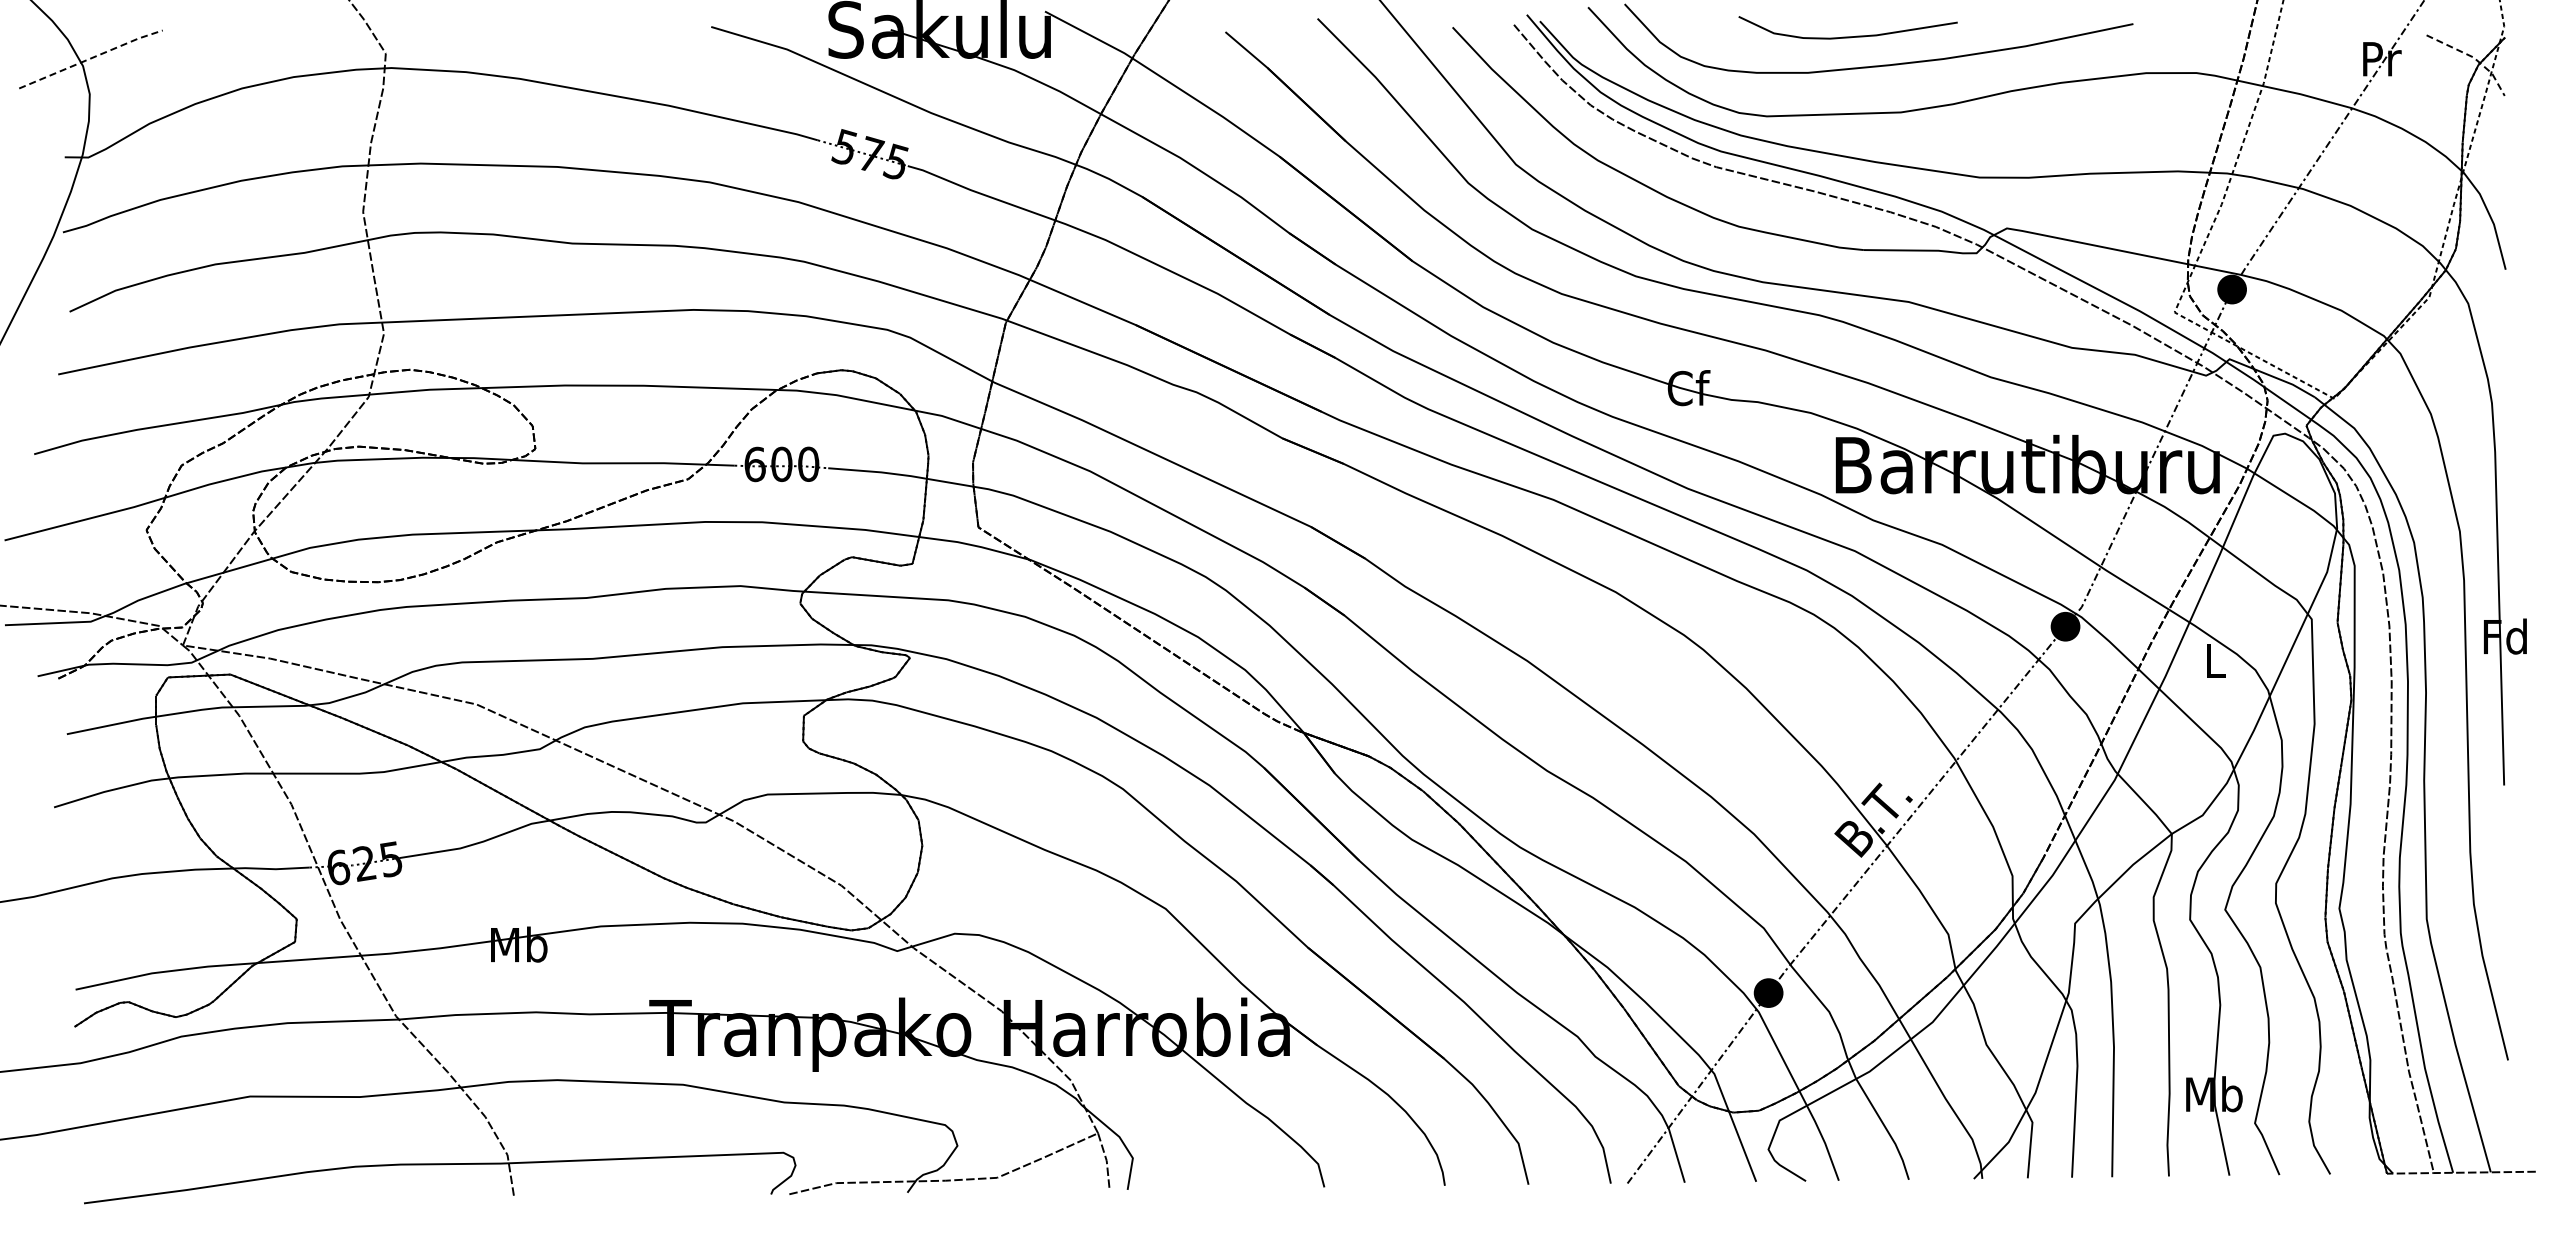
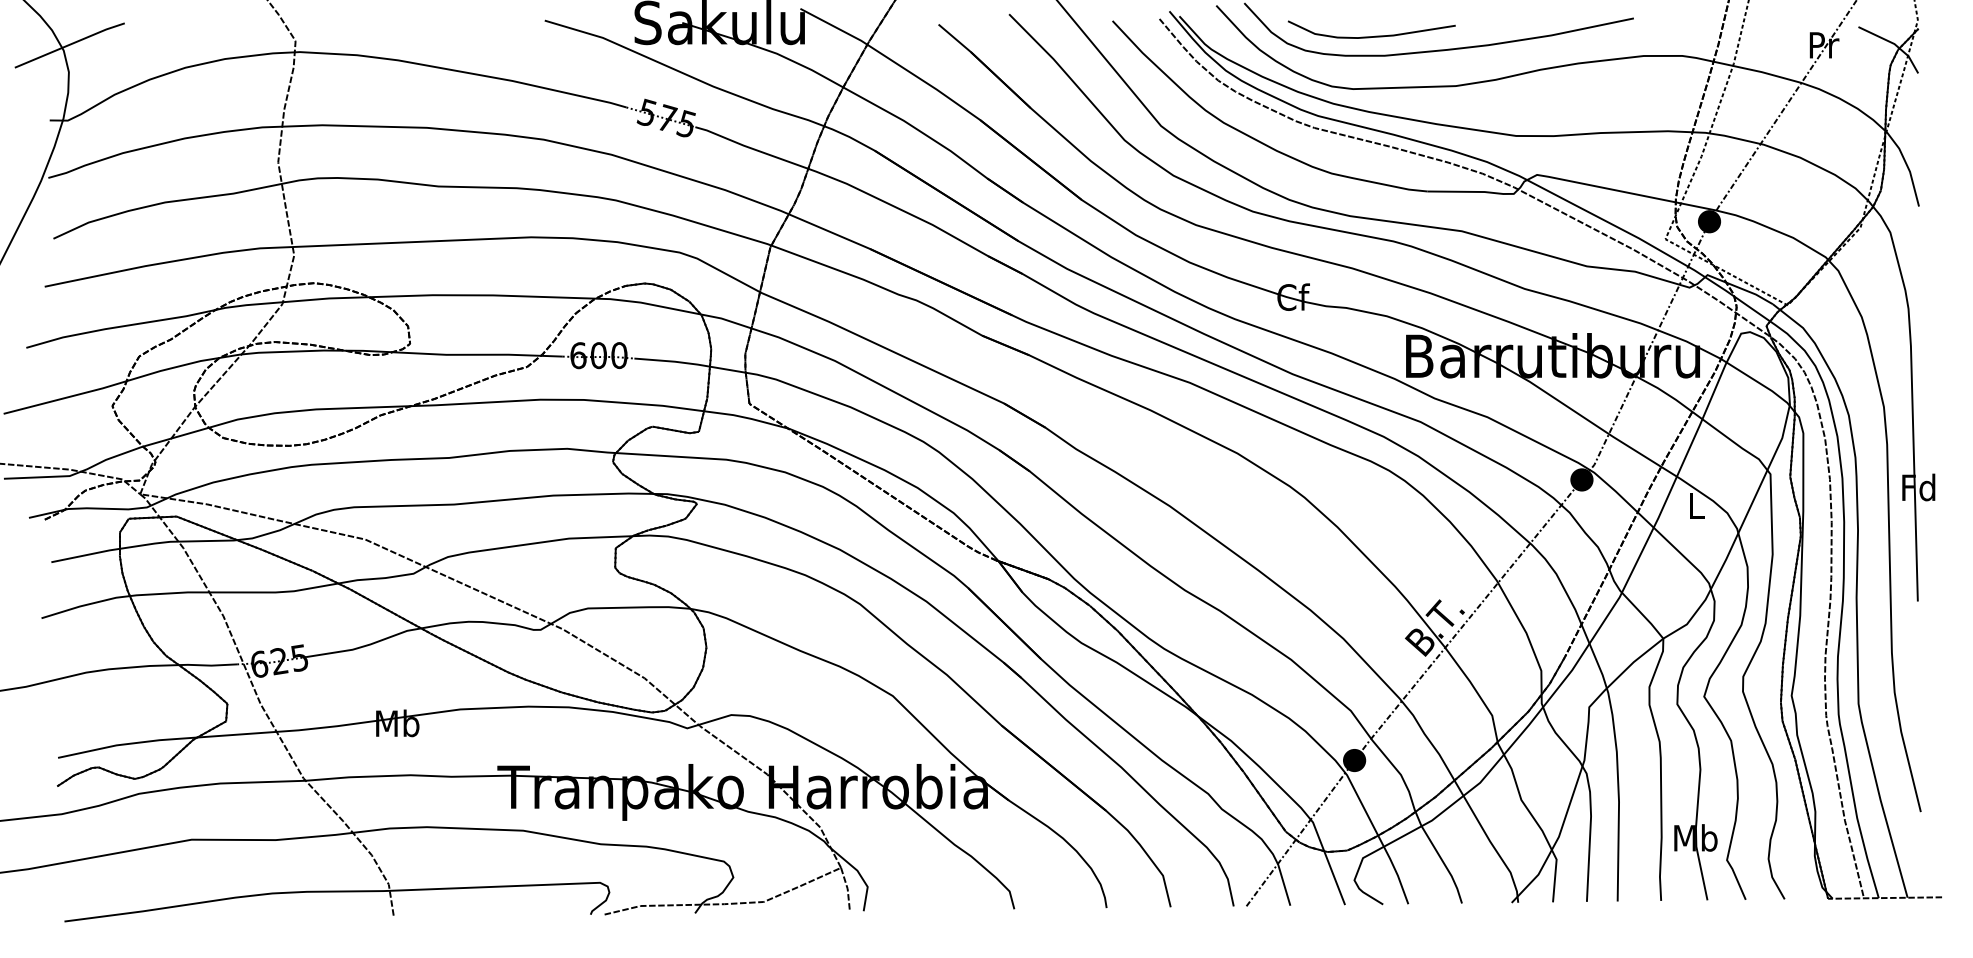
curve: (1847, 36) -> (1371, 36), moved
line: (2473, 57) -> (1894, 44), dashed -> solid
line: (91, 58) -> (70, 44), dashed -> solid

